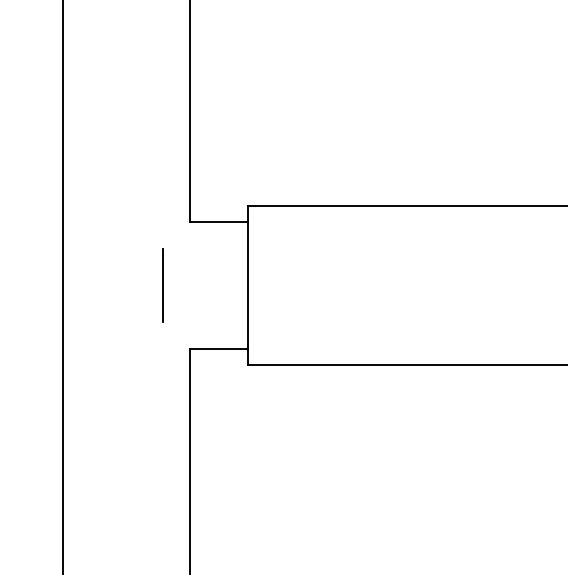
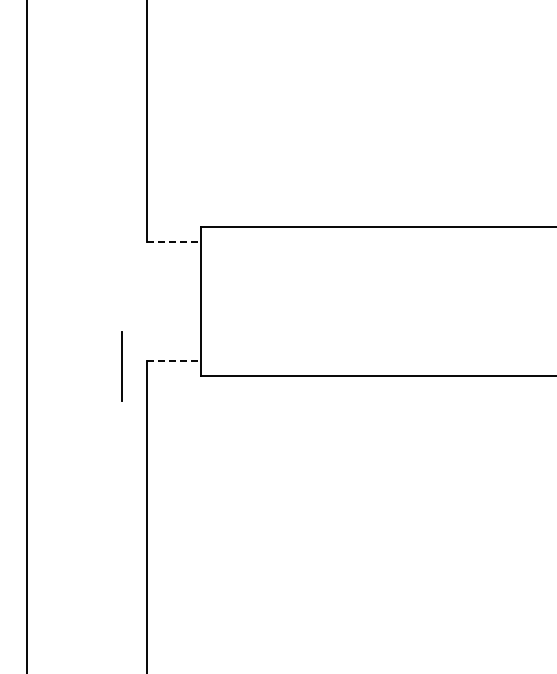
line: (219, 221) -> (174, 241), solid -> dashed
line: (163, 285) -> (121, 366), moved
line: (219, 349) -> (174, 361), solid -> dashed

